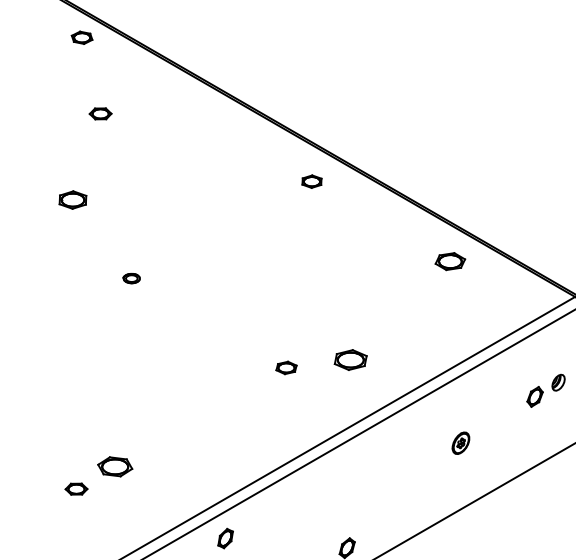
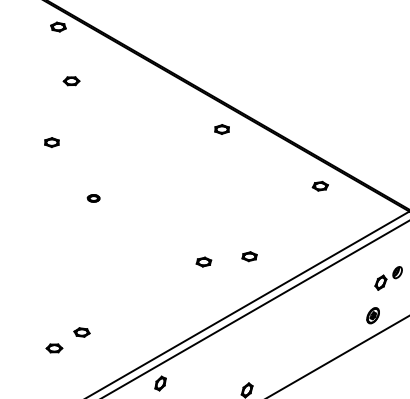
part: (72, 199) -> (51, 142), size x0.71
part: (448, 260) -> (319, 185), size x0.71
part: (350, 360) -> (249, 256), size x0.62
part: (460, 442) -> (372, 315), moved
part: (114, 466) -> (81, 332), size x0.62

